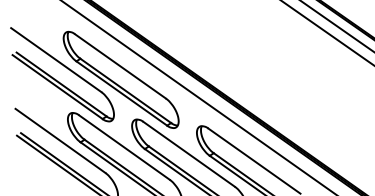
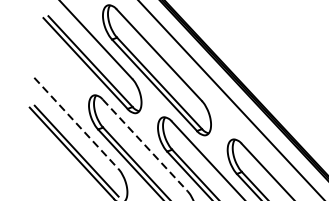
line: (60, 141) -> (76, 123), solid -> dashed
line: (124, 147) -> (145, 145), solid -> dashed

